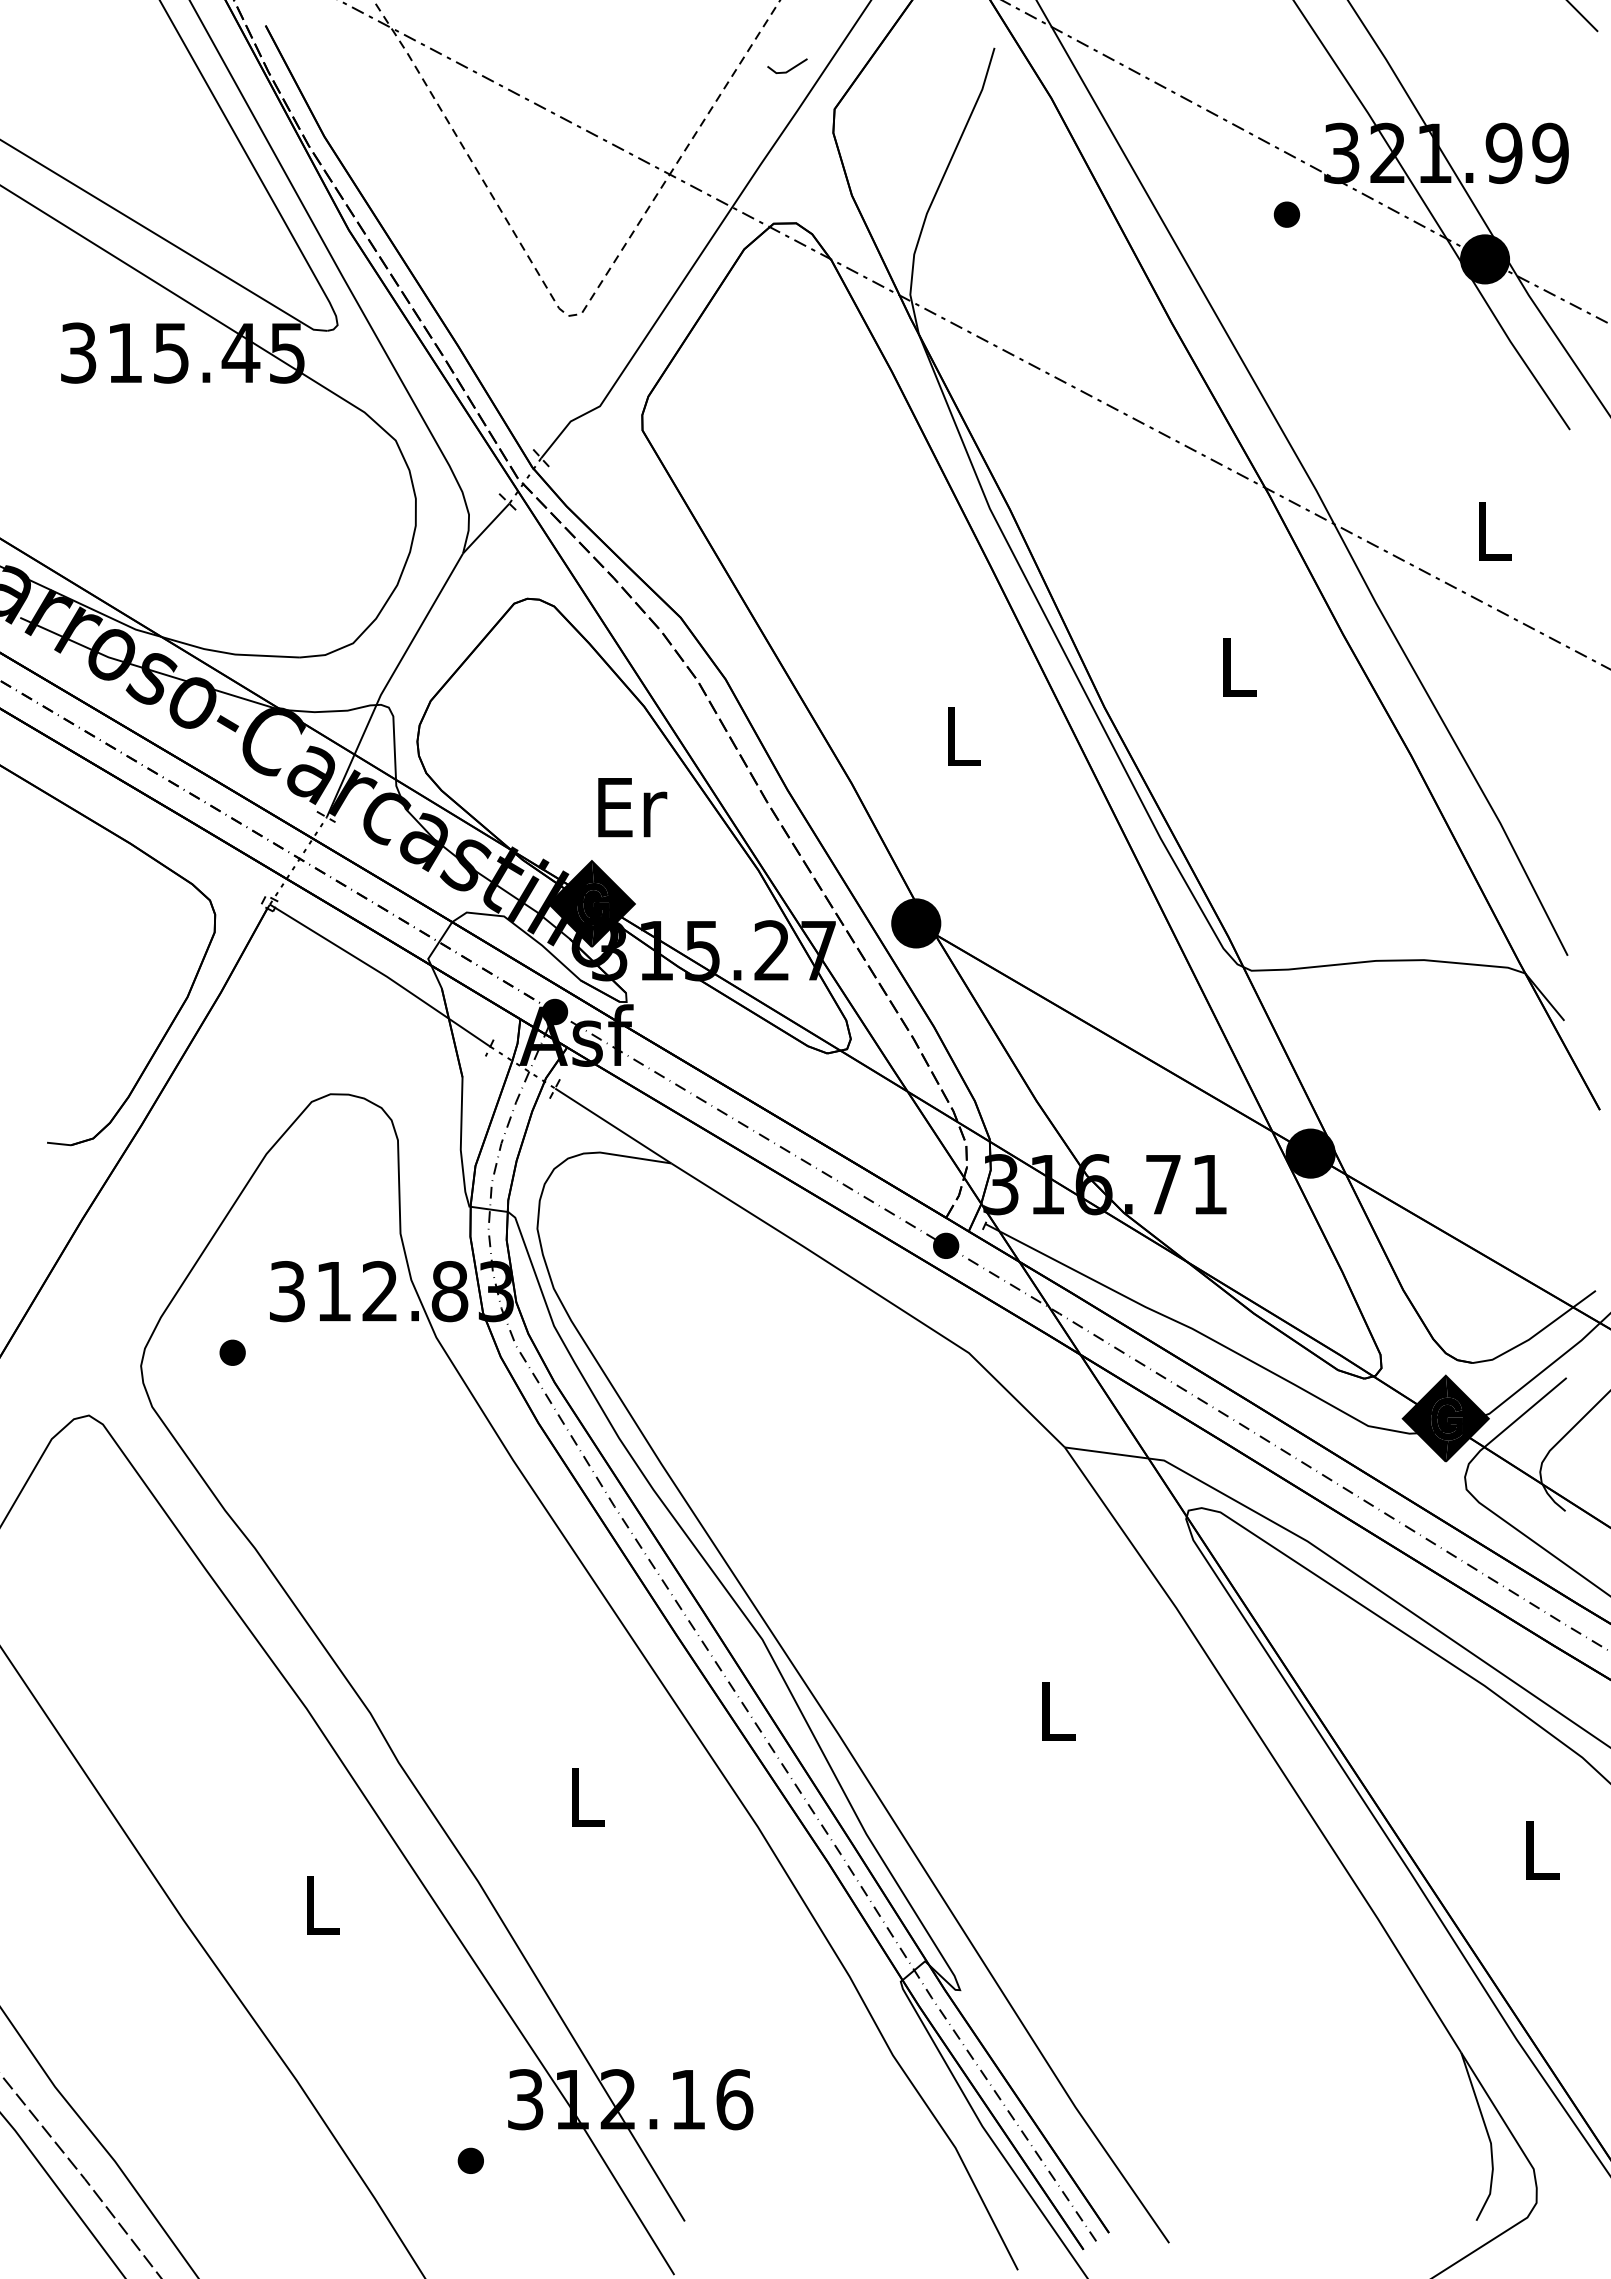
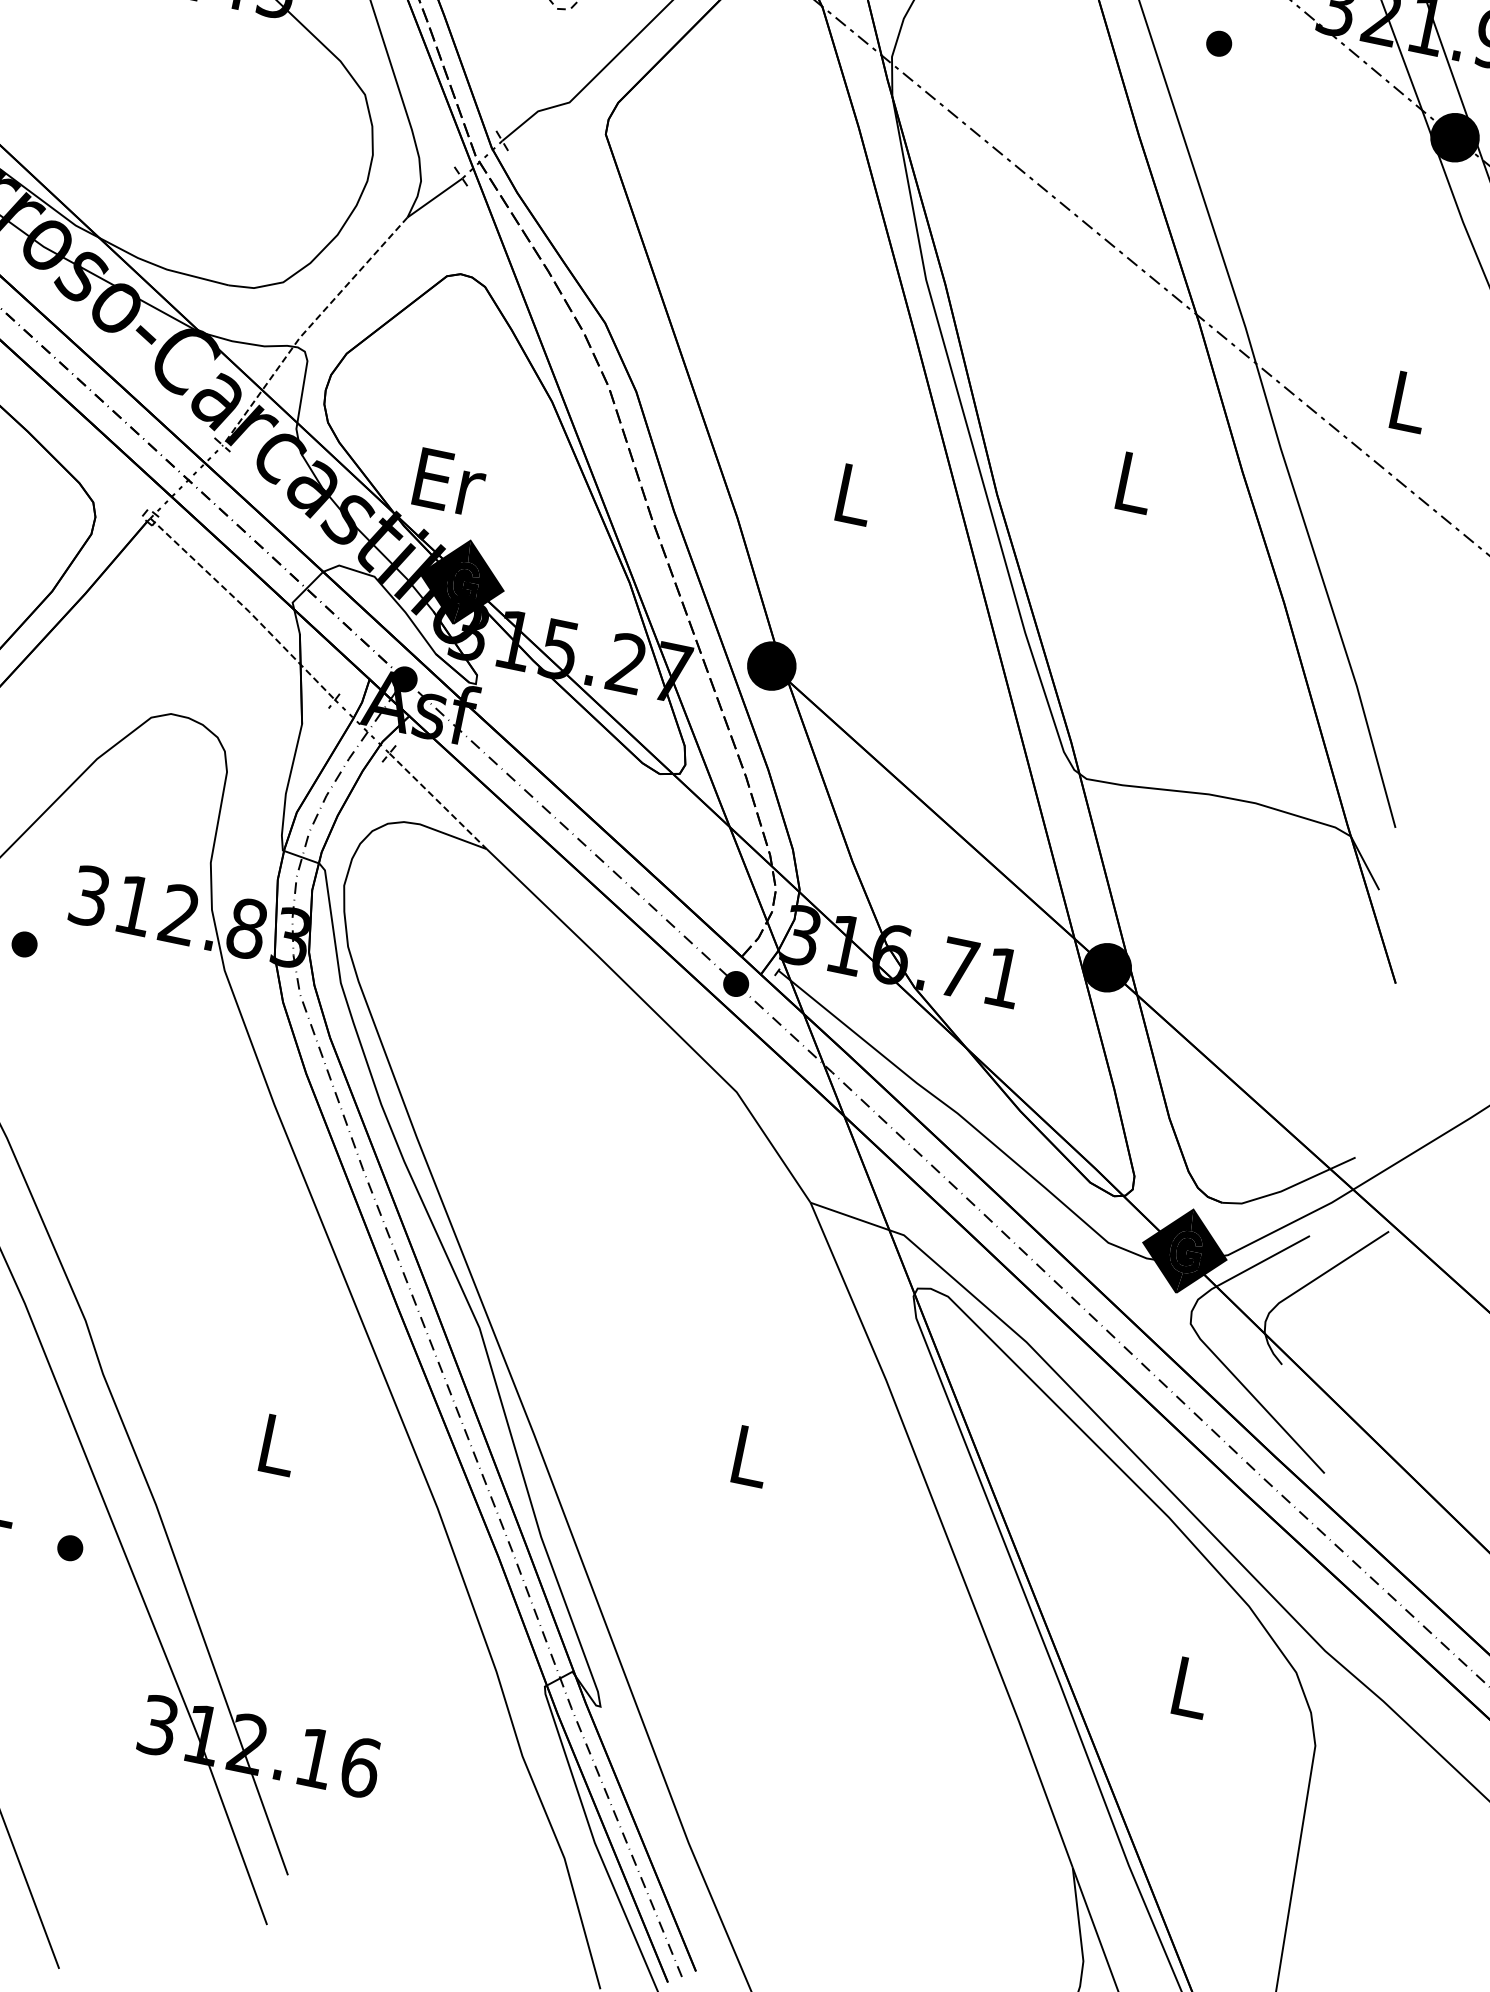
part: (1286, 214) -> (1218, 43), moved
line: (387, 682) -> (308, 327), solid -> dashed
text: (632, 807) -> (449, 482), moved
line: (381, 973) -> (244, 607), solid -> dashed
line: (613, 1126) -> (438, 801), solid -> dashed
part: (470, 2160) -> (69, 1547), moved

